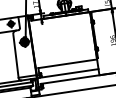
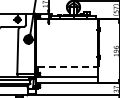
line: (67, 64) -> (67, 67), solid -> dashed

